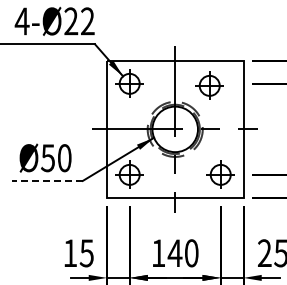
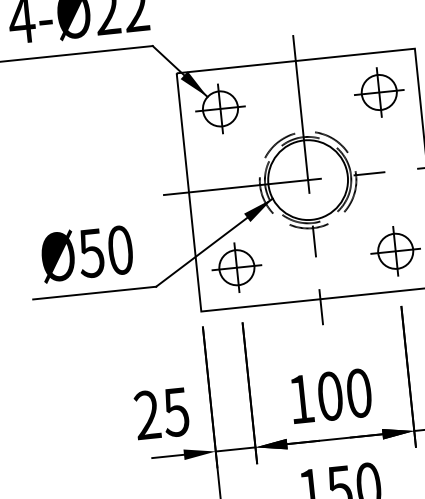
part: (209, 85) -> (378, 91), moved
line: (47, 180) -> (94, 292), dashed -> solid
text: (70, 252) -> (147, 413), 15 -> 25
text: (174, 253) -> (329, 396), 140 -> 100

